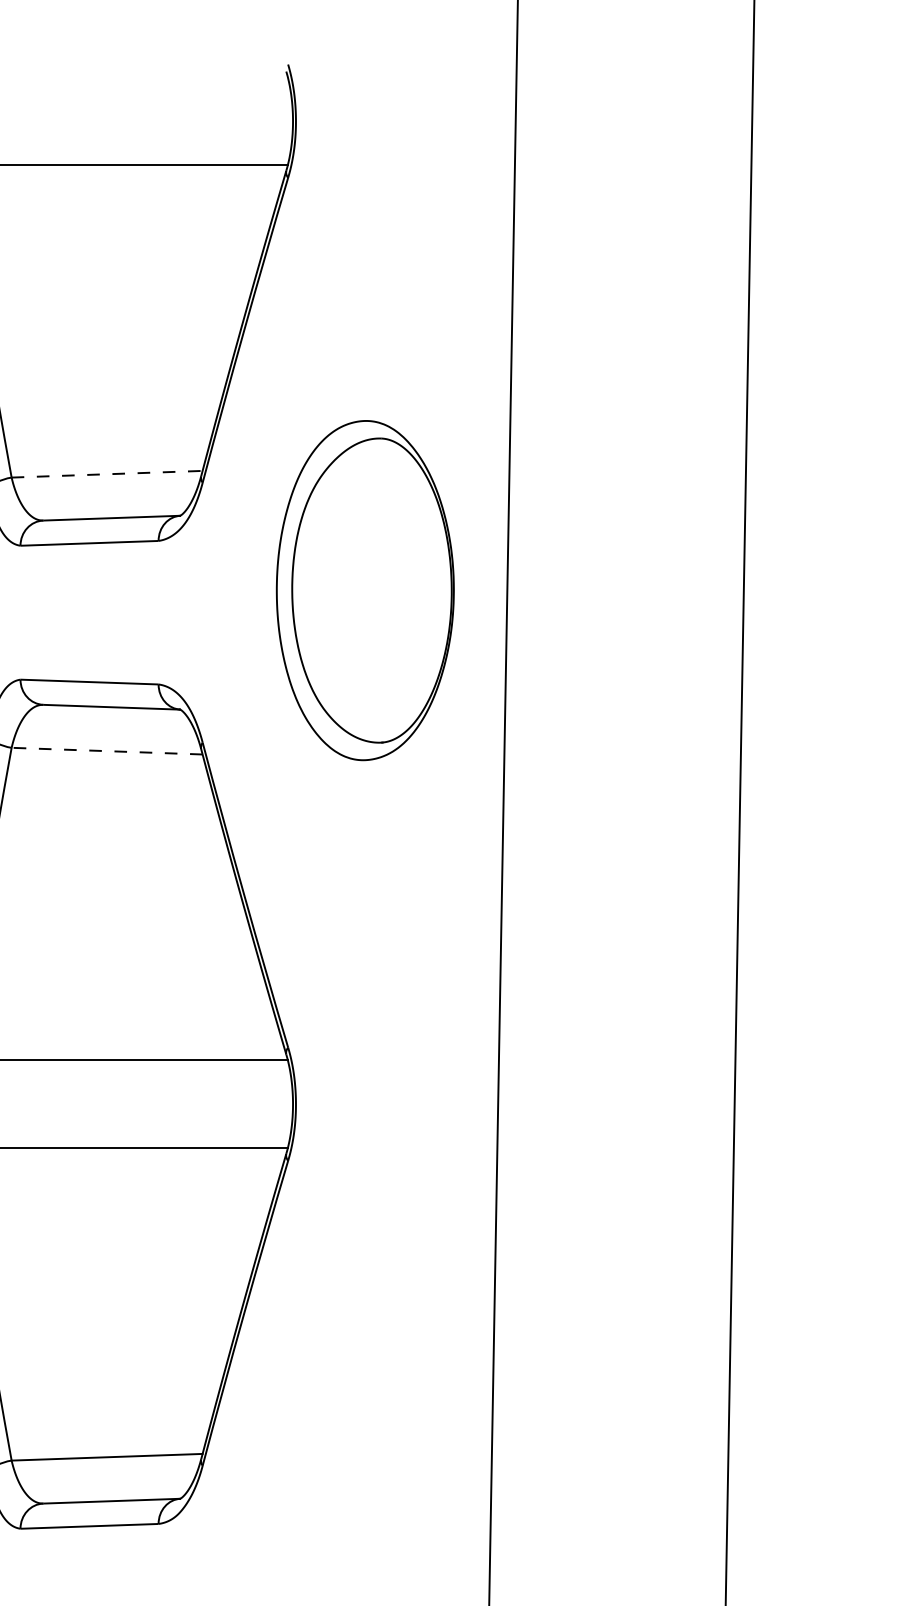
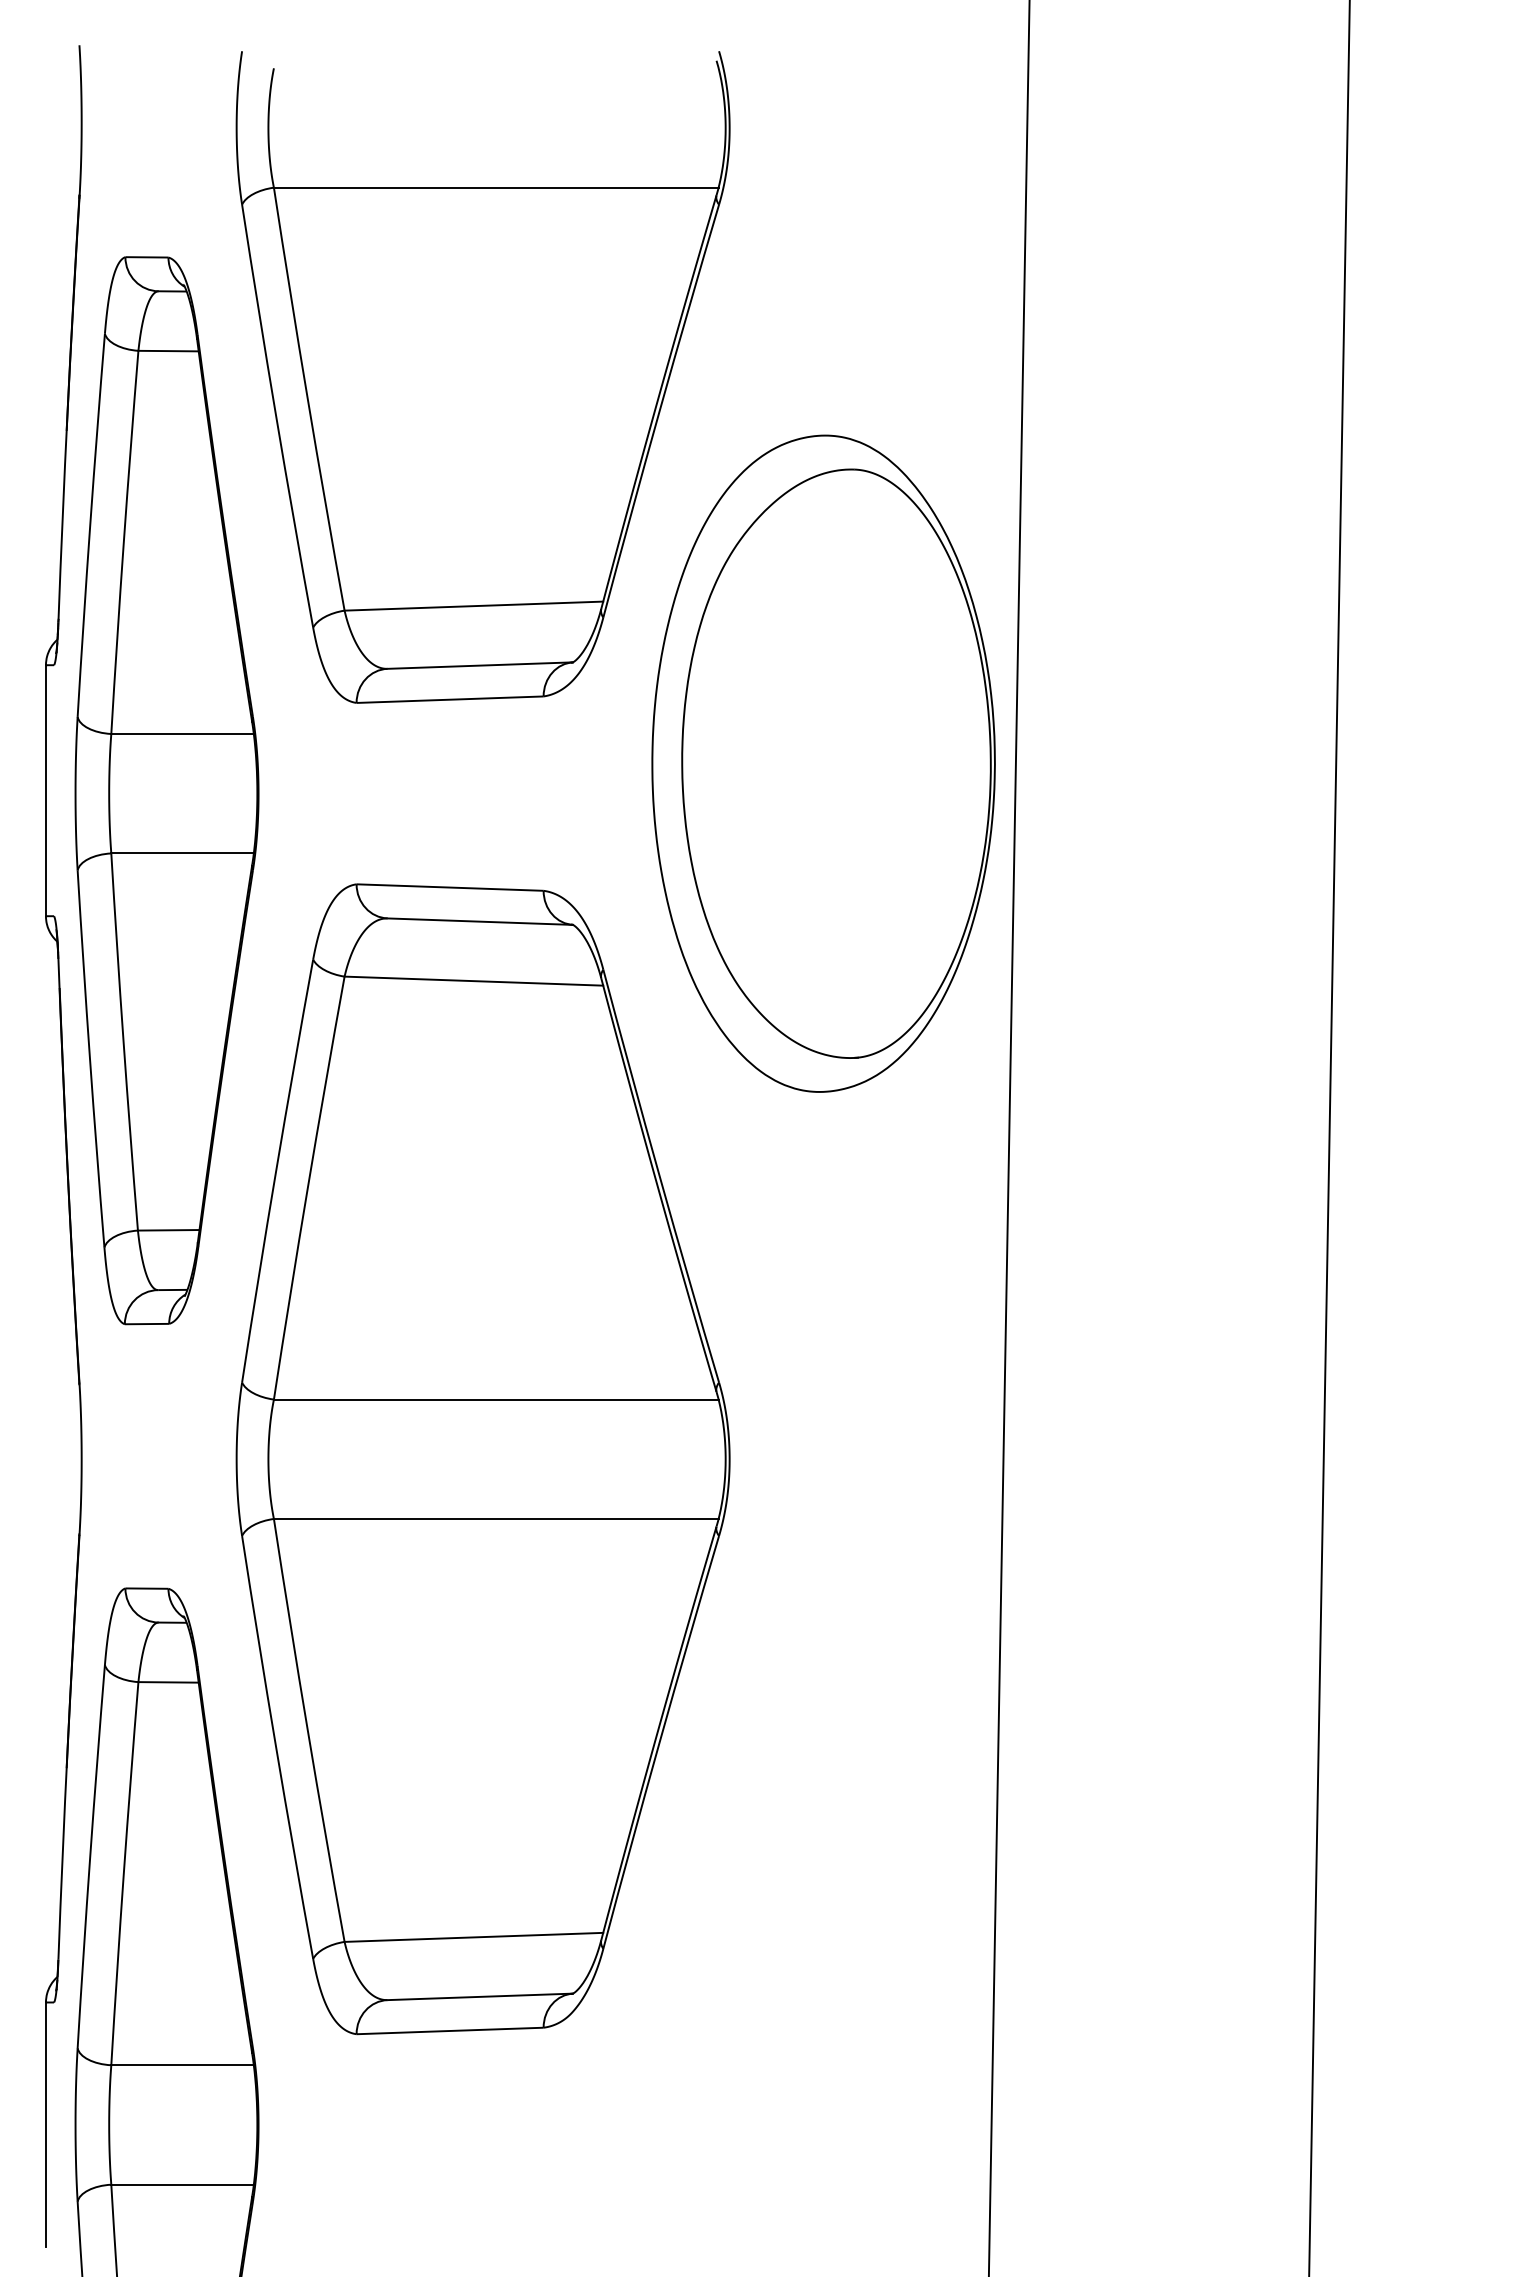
line: (107, 474) -> (474, 606), dashed -> solid
part: (365, 590) -> (823, 763), size x1.43
line: (106, 751) -> (473, 981), dashed -> solid

